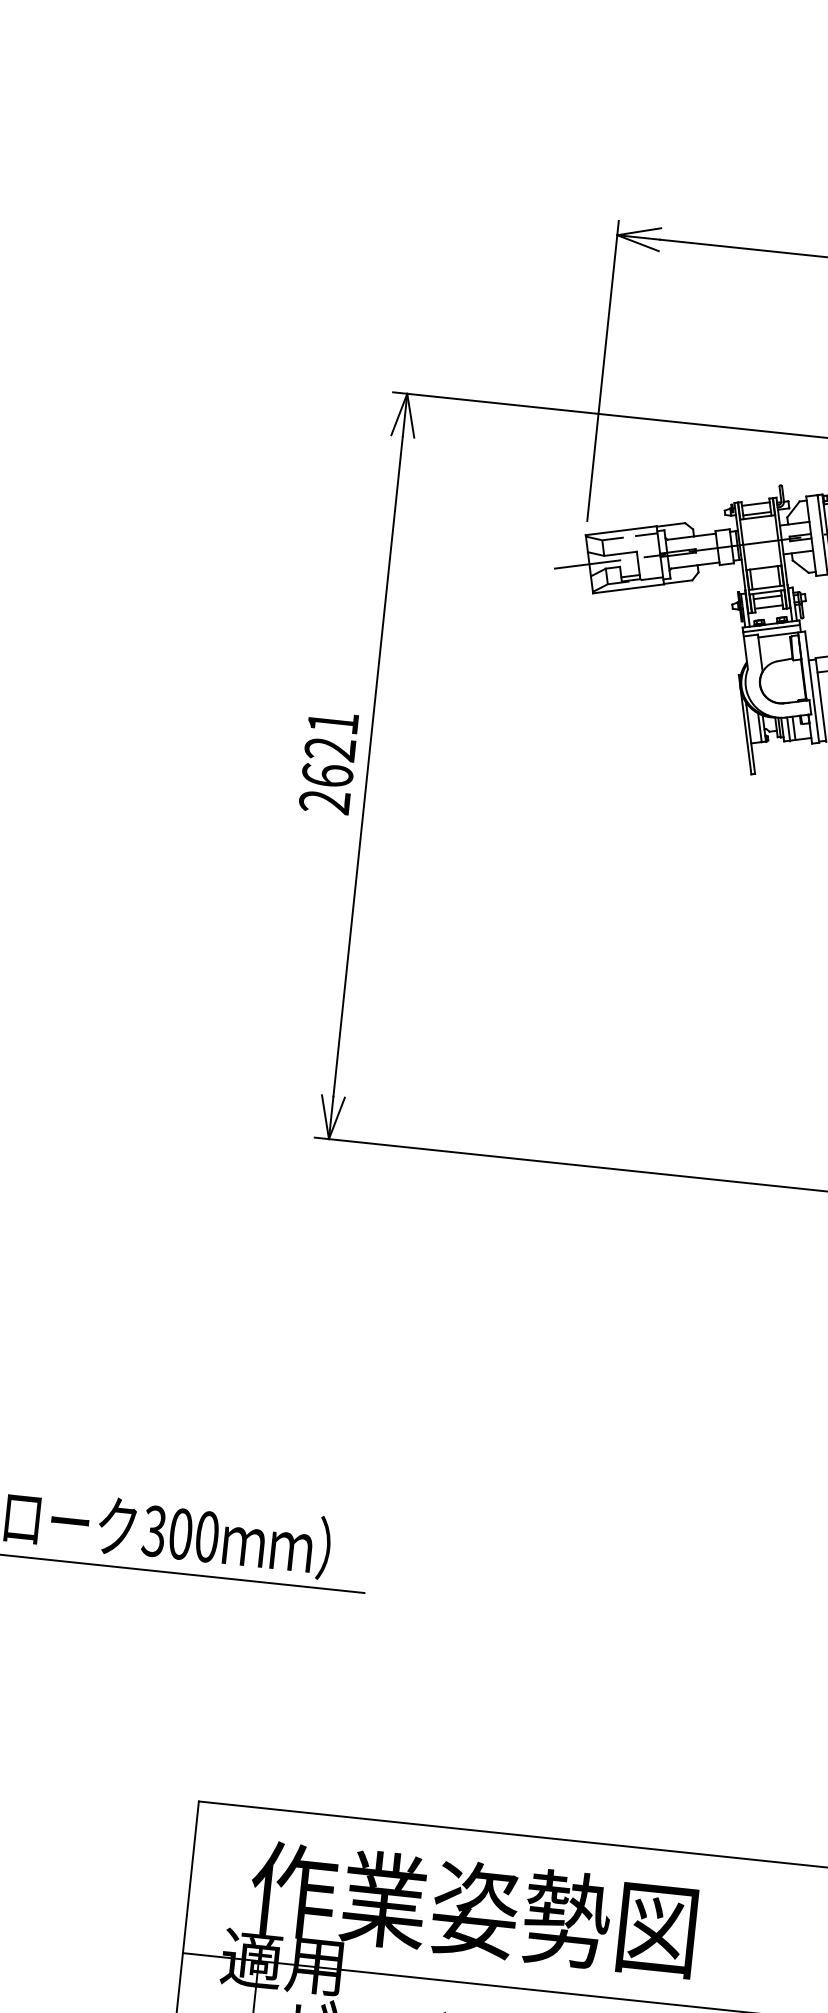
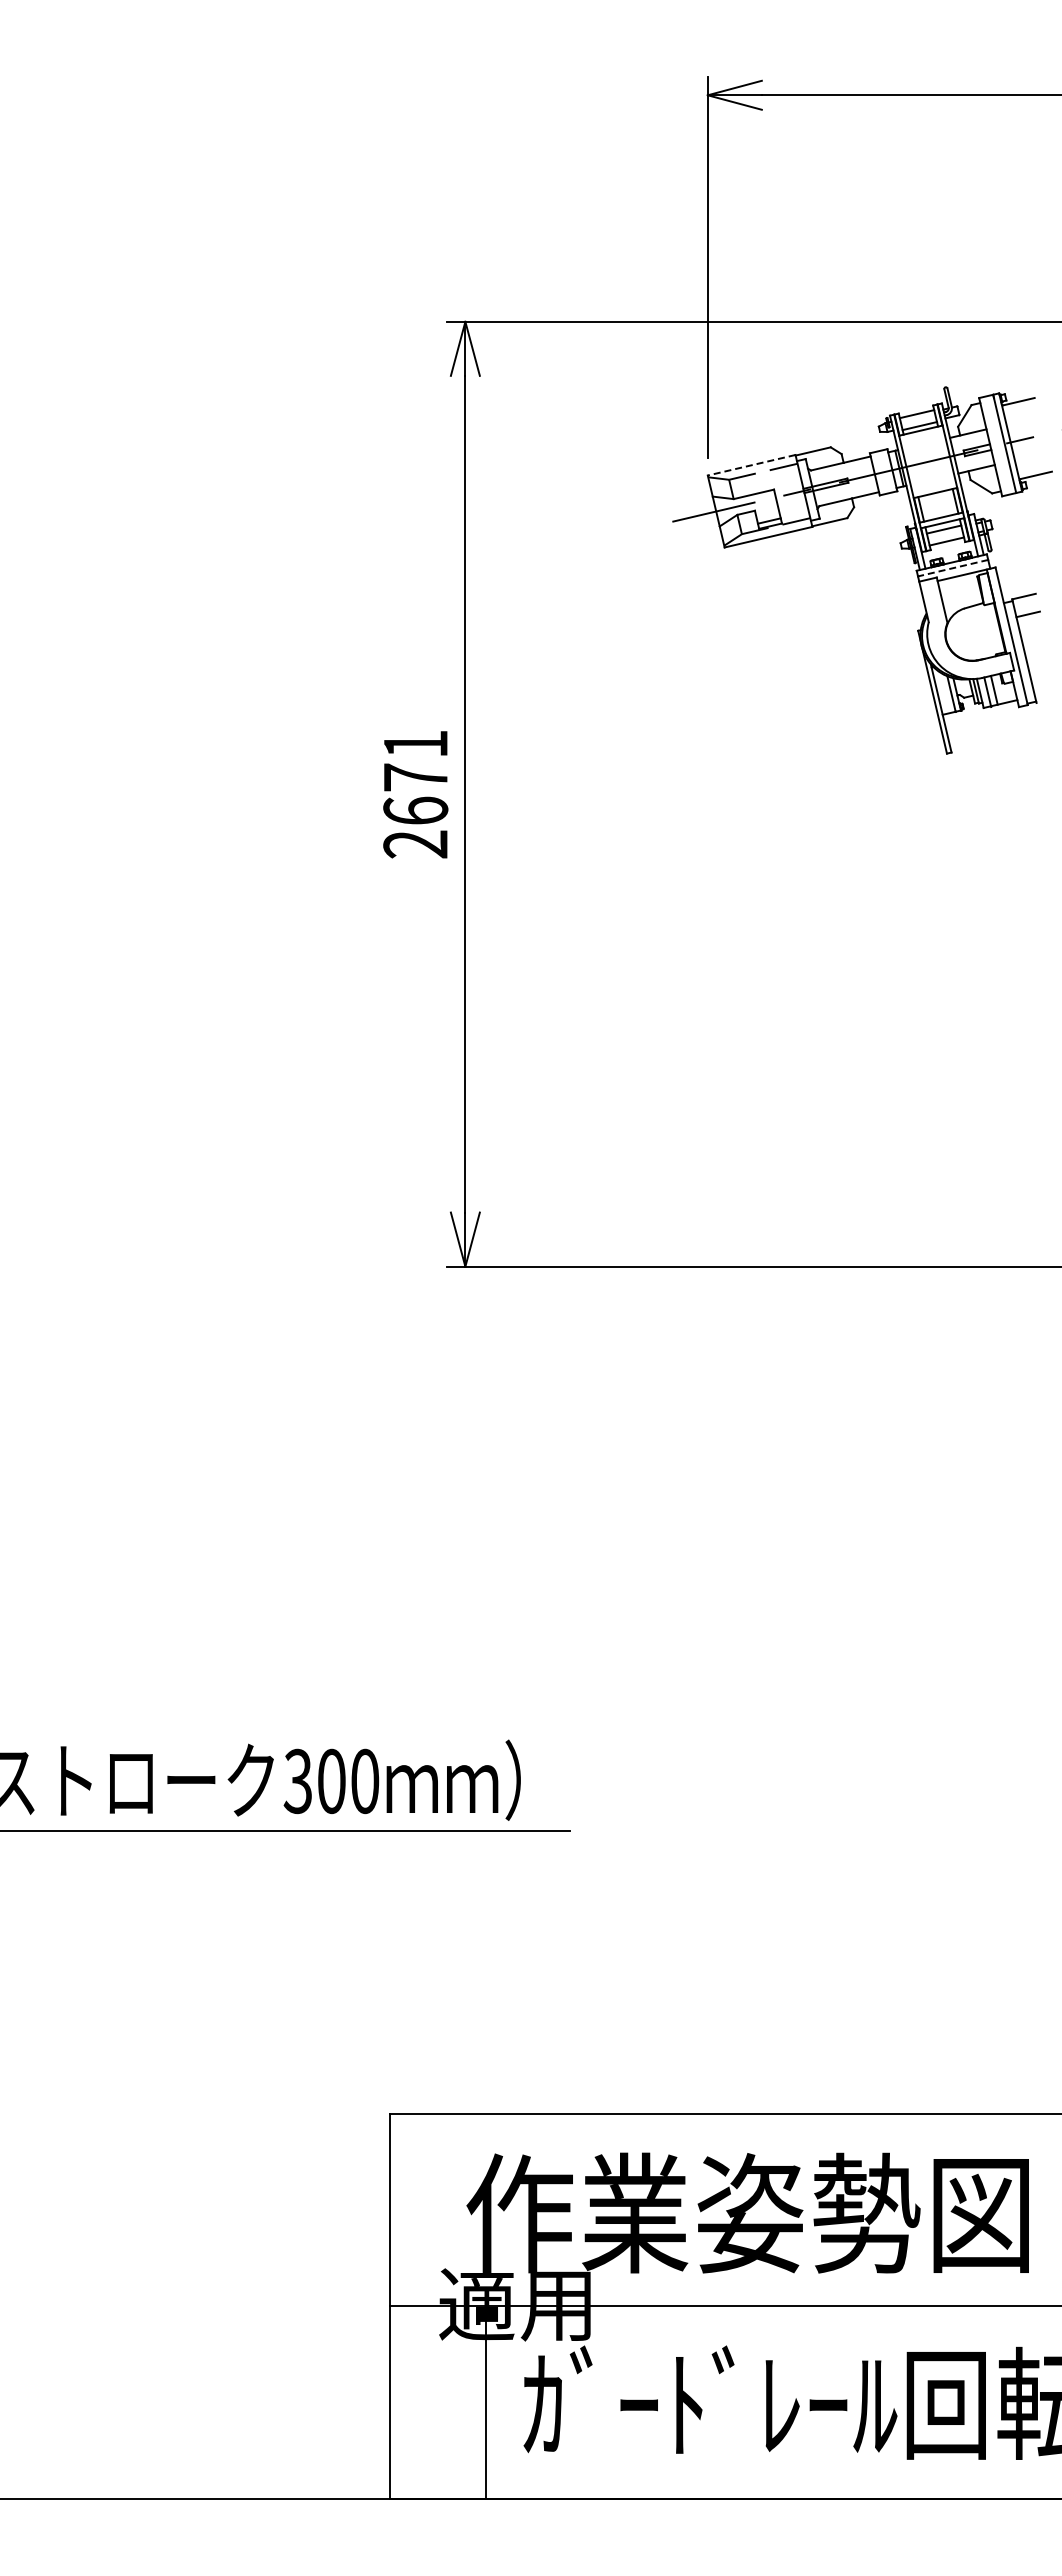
line: (621, 530) -> (751, 465), solid -> dashed
line: (771, 628) -> (952, 568), solid -> dashed
text: (330, 749) -> (415, 777), 2621 -> 2671

